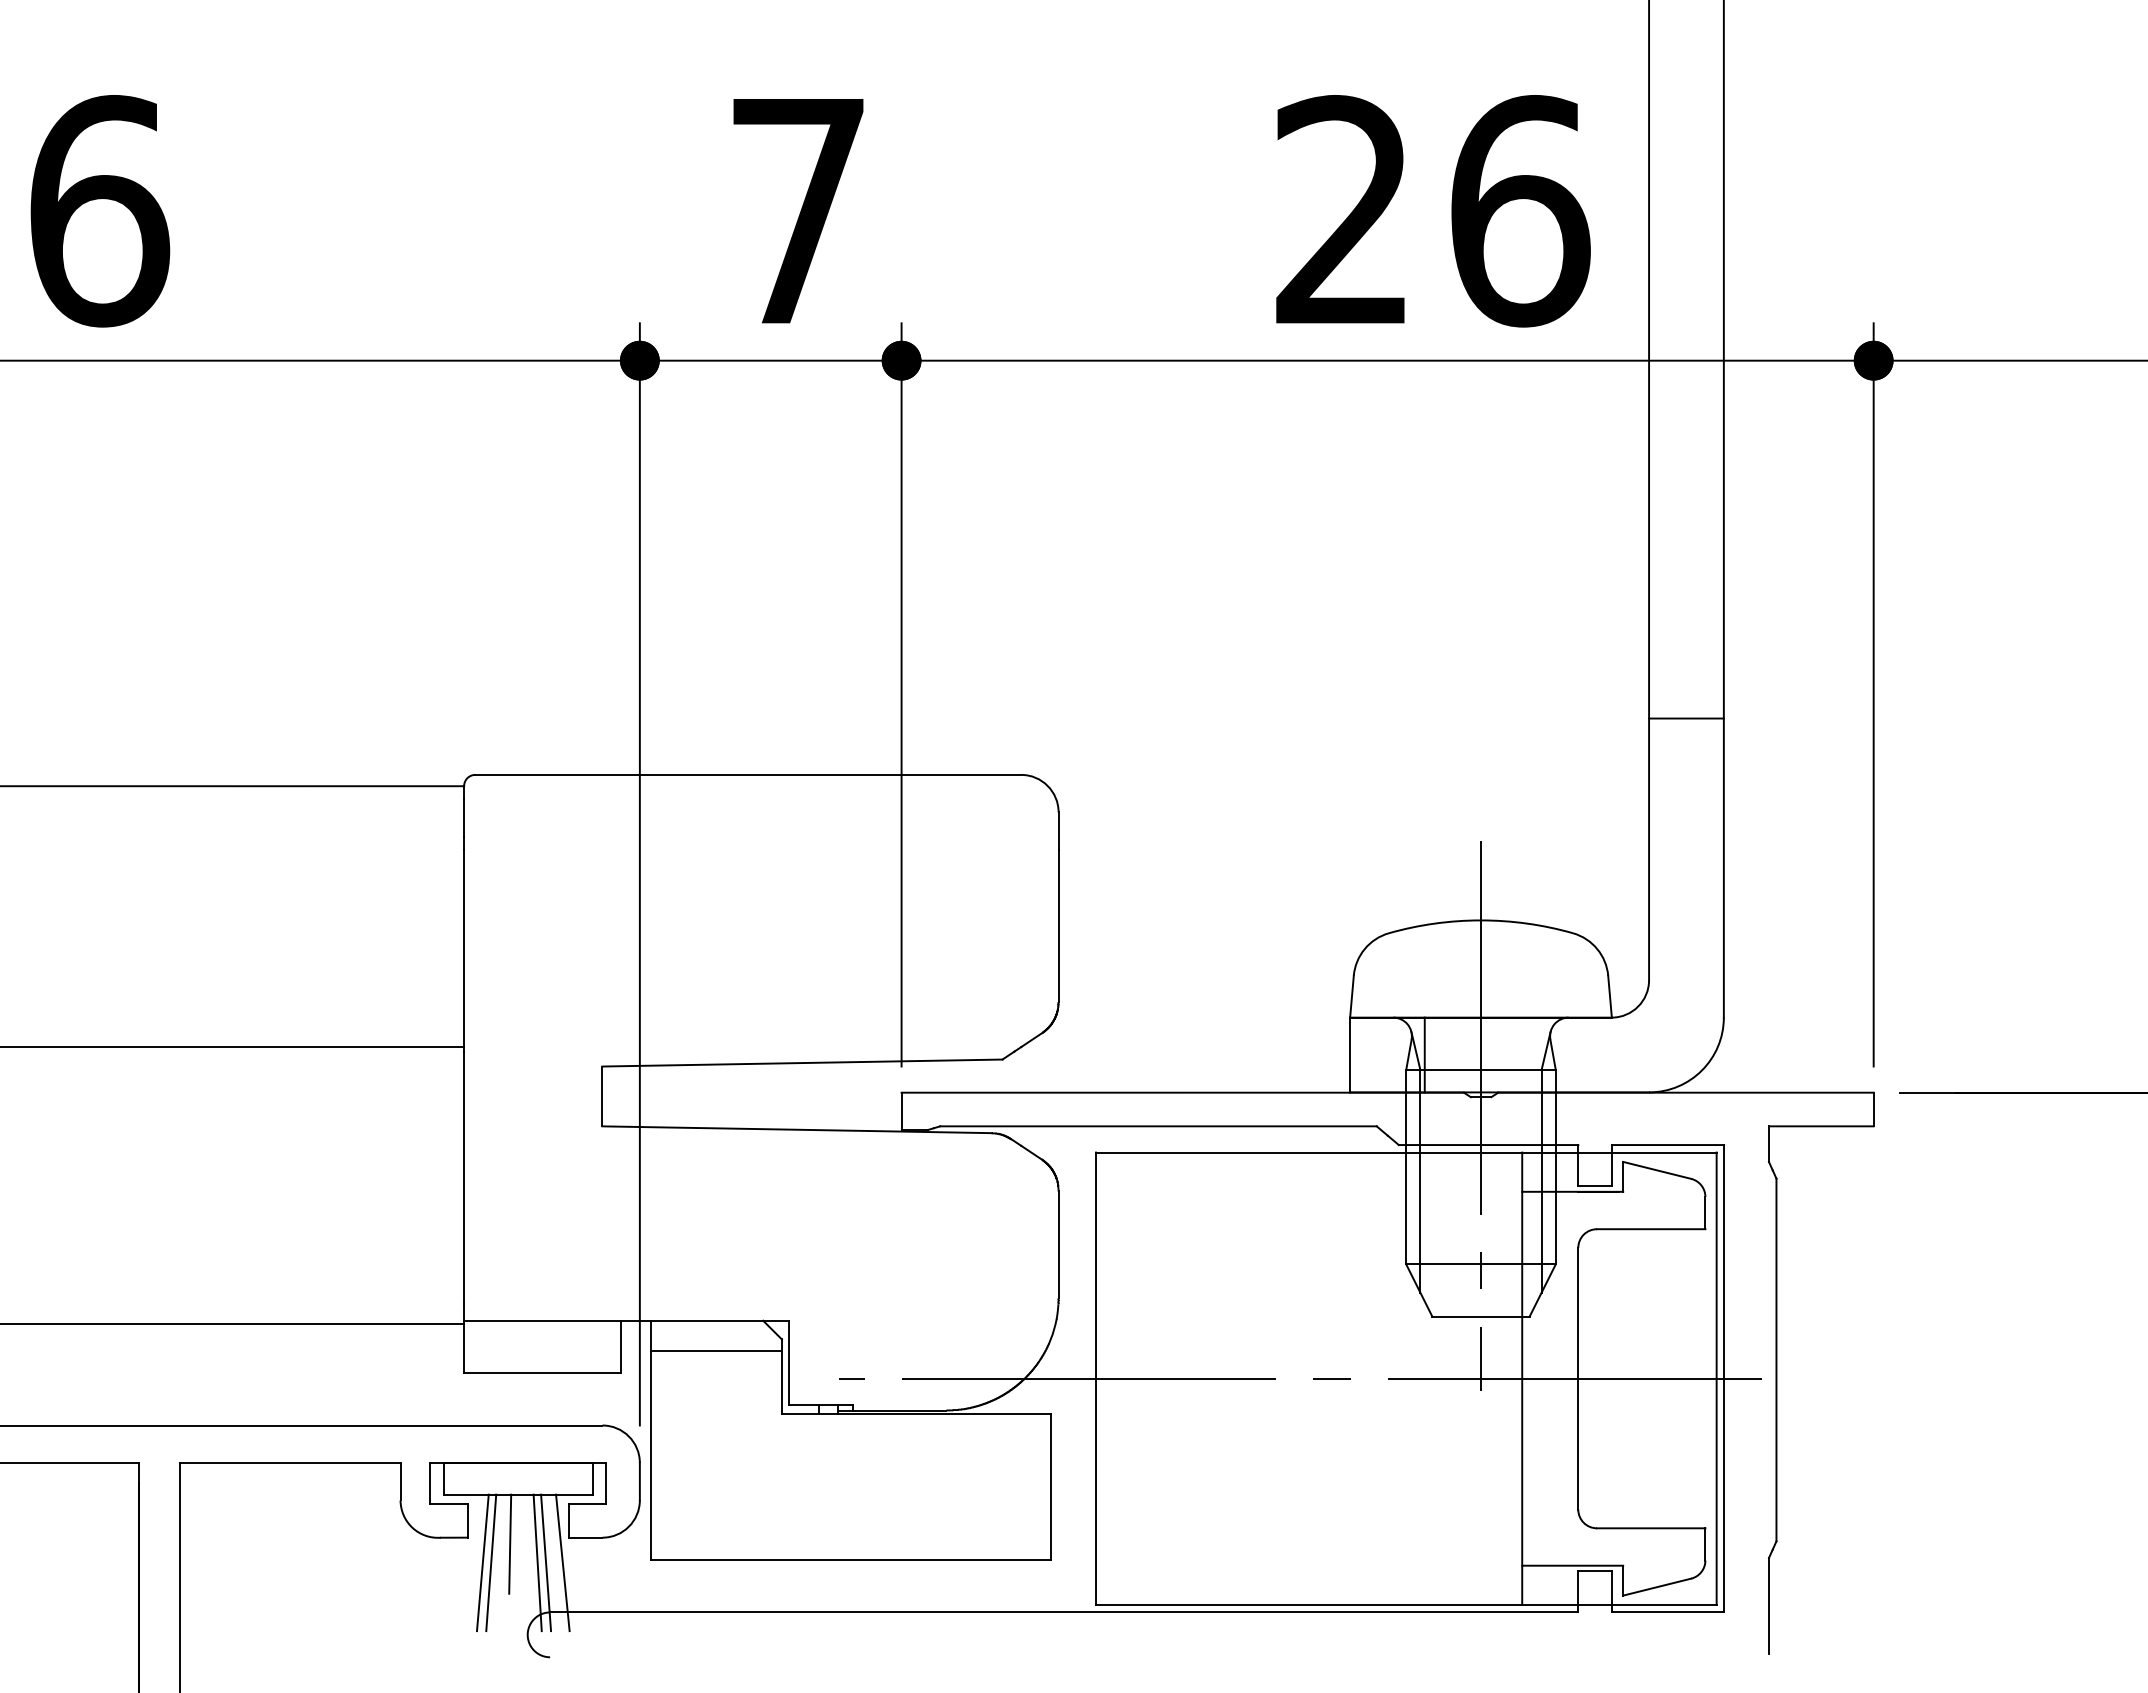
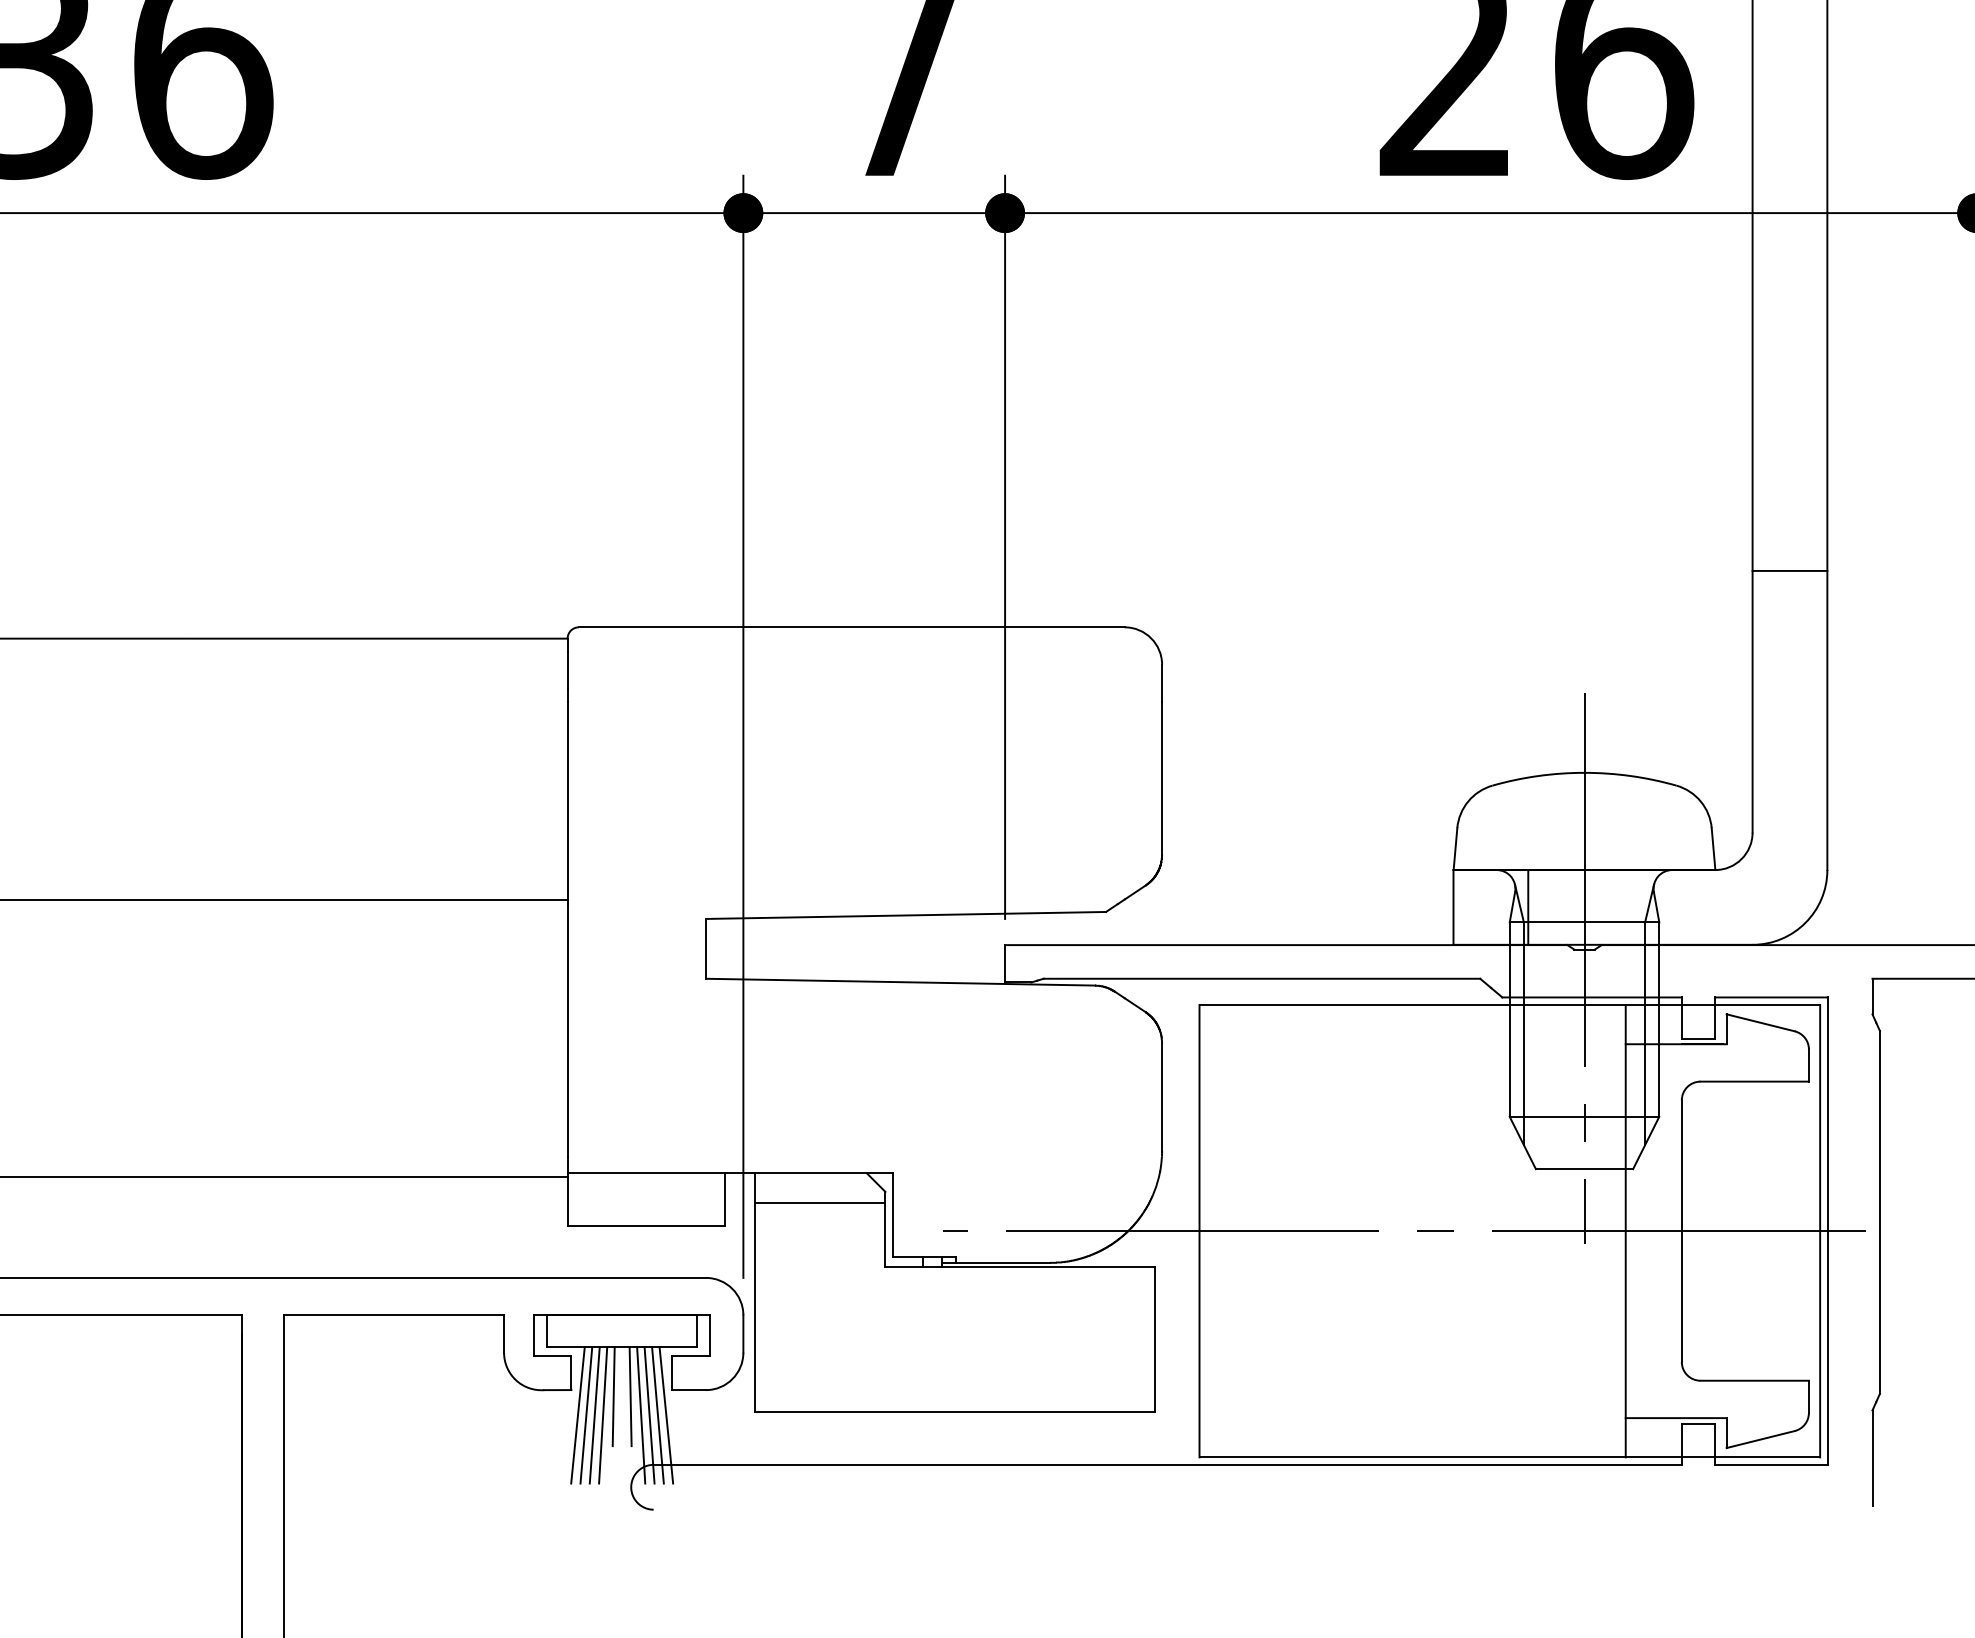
line: (527, 1543) -> (631, 1395), added
line: (474, 1562) -> (578, 1414), added
line: (499, 1562) -> (603, 1414), added
line: (554, 1562) -> (658, 1414), added

